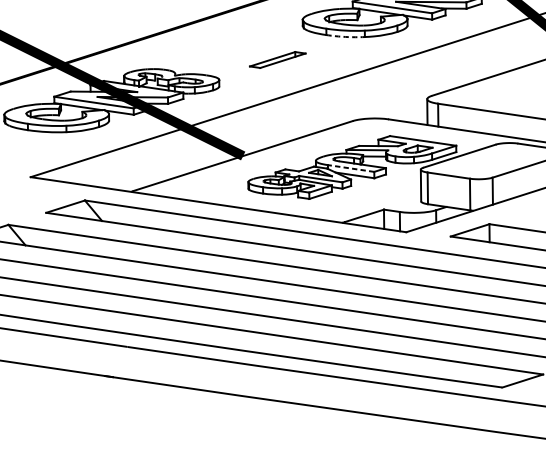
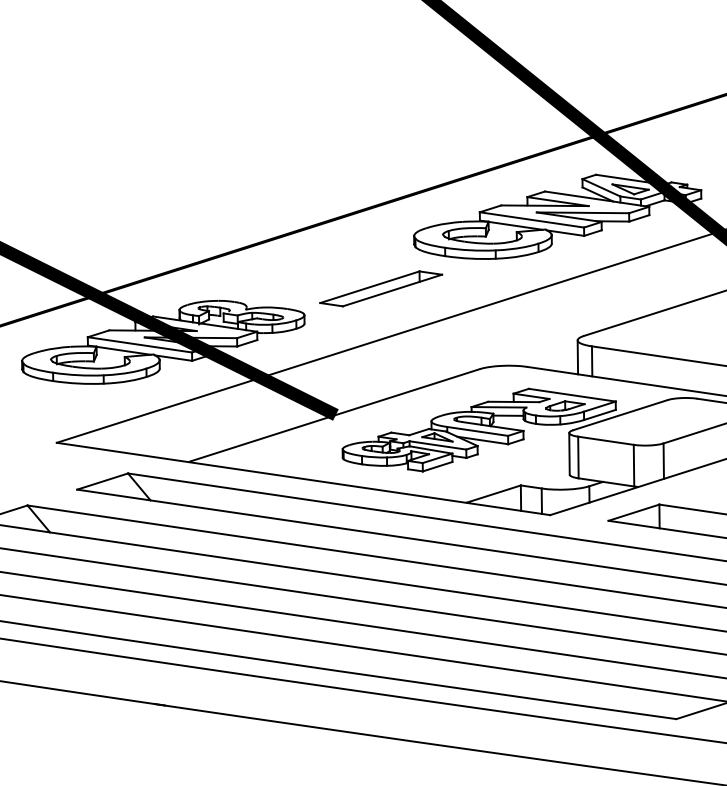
arc: (345, 36) -> (470, 258), dashed -> solid
part: (277, 59) -> (381, 288), size x1.67
line: (350, 168) -> (477, 431), dashed -> solid

